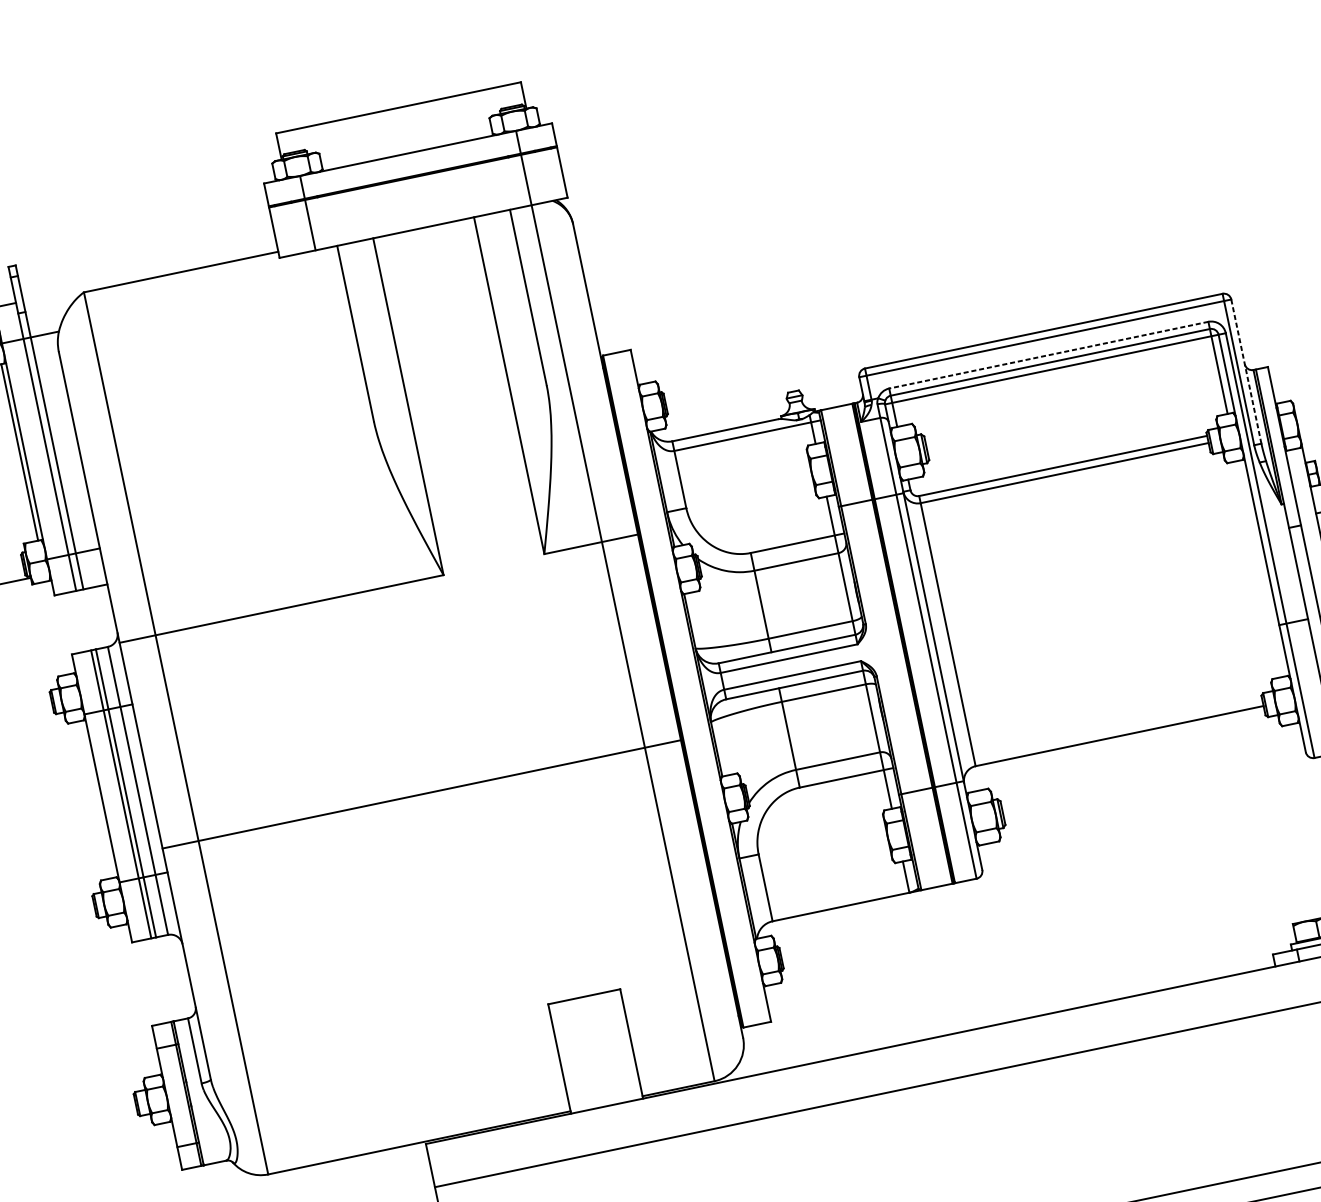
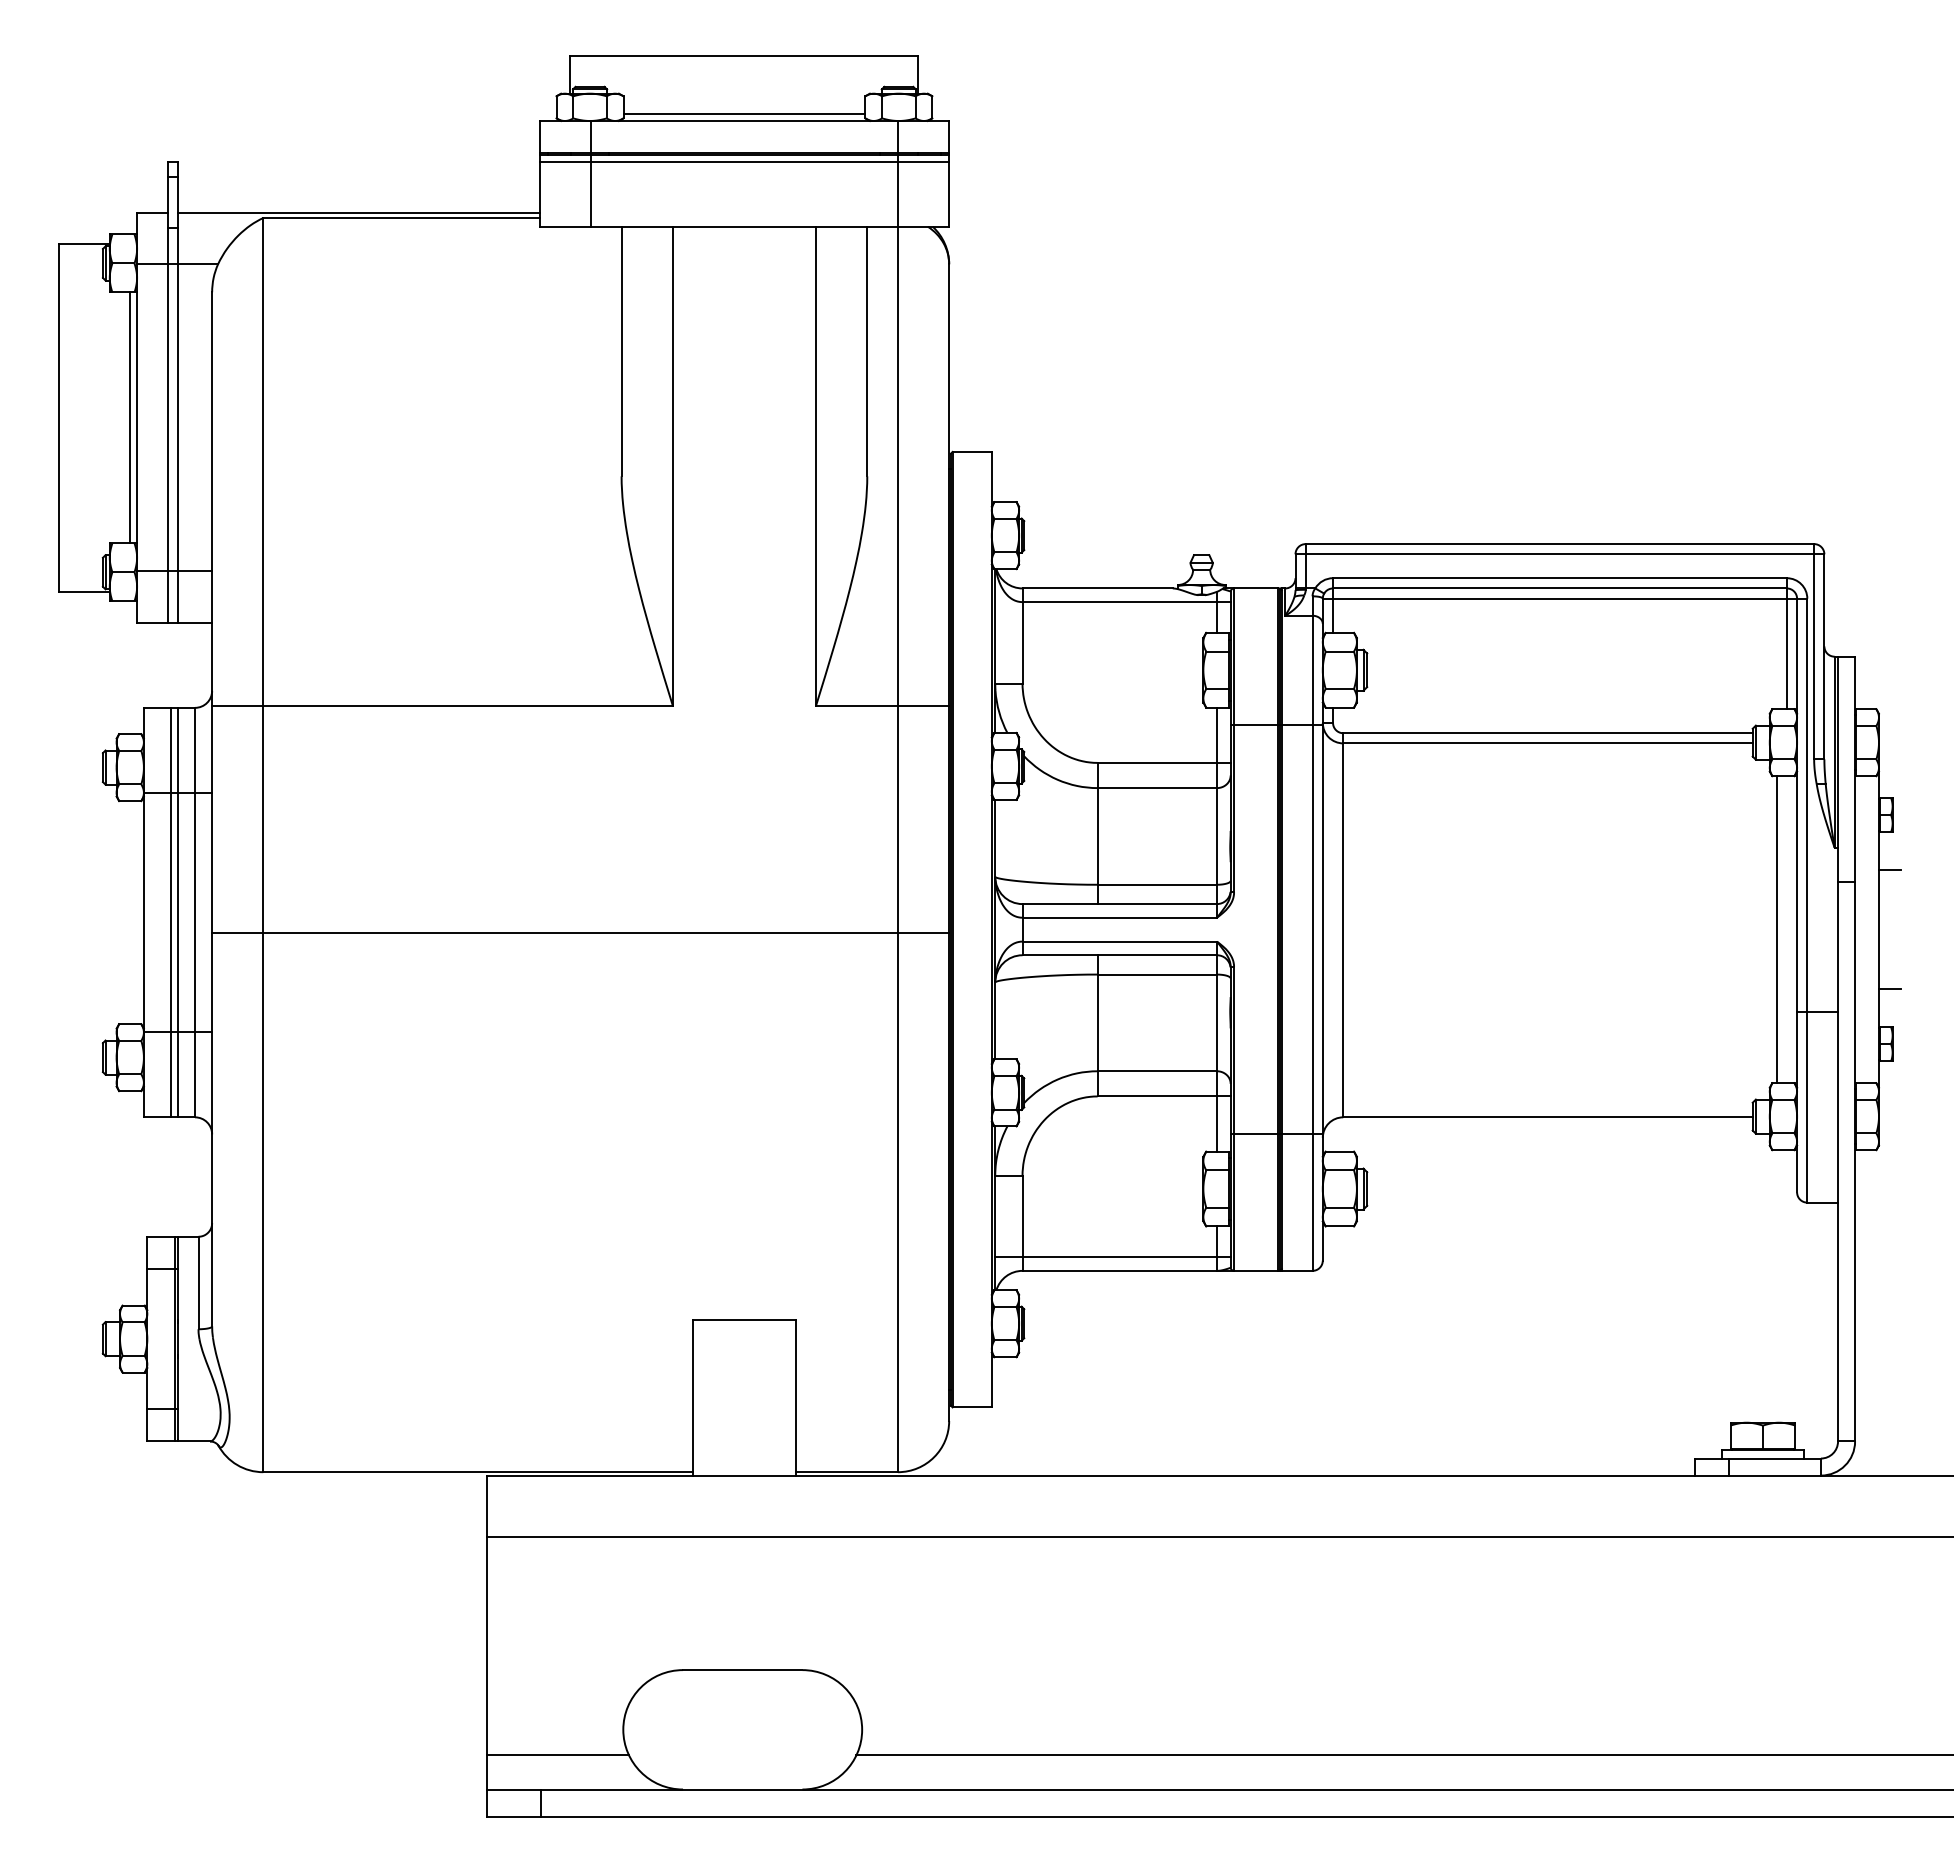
line: (407, 148) -> (744, 114), added
line: (414, 181) -> (744, 161), added
line: (150, 275) -> (358, 213), added
line: (1048, 355) -> (1559, 578), dashed -> solid
line: (1246, 371) -> (1824, 656), dashed -> solid
line: (1252, 570) -> (1776, 929), added
line: (421, 794) -> (580, 933), moved
line: (833, 898) -> (1112, 1257), added

